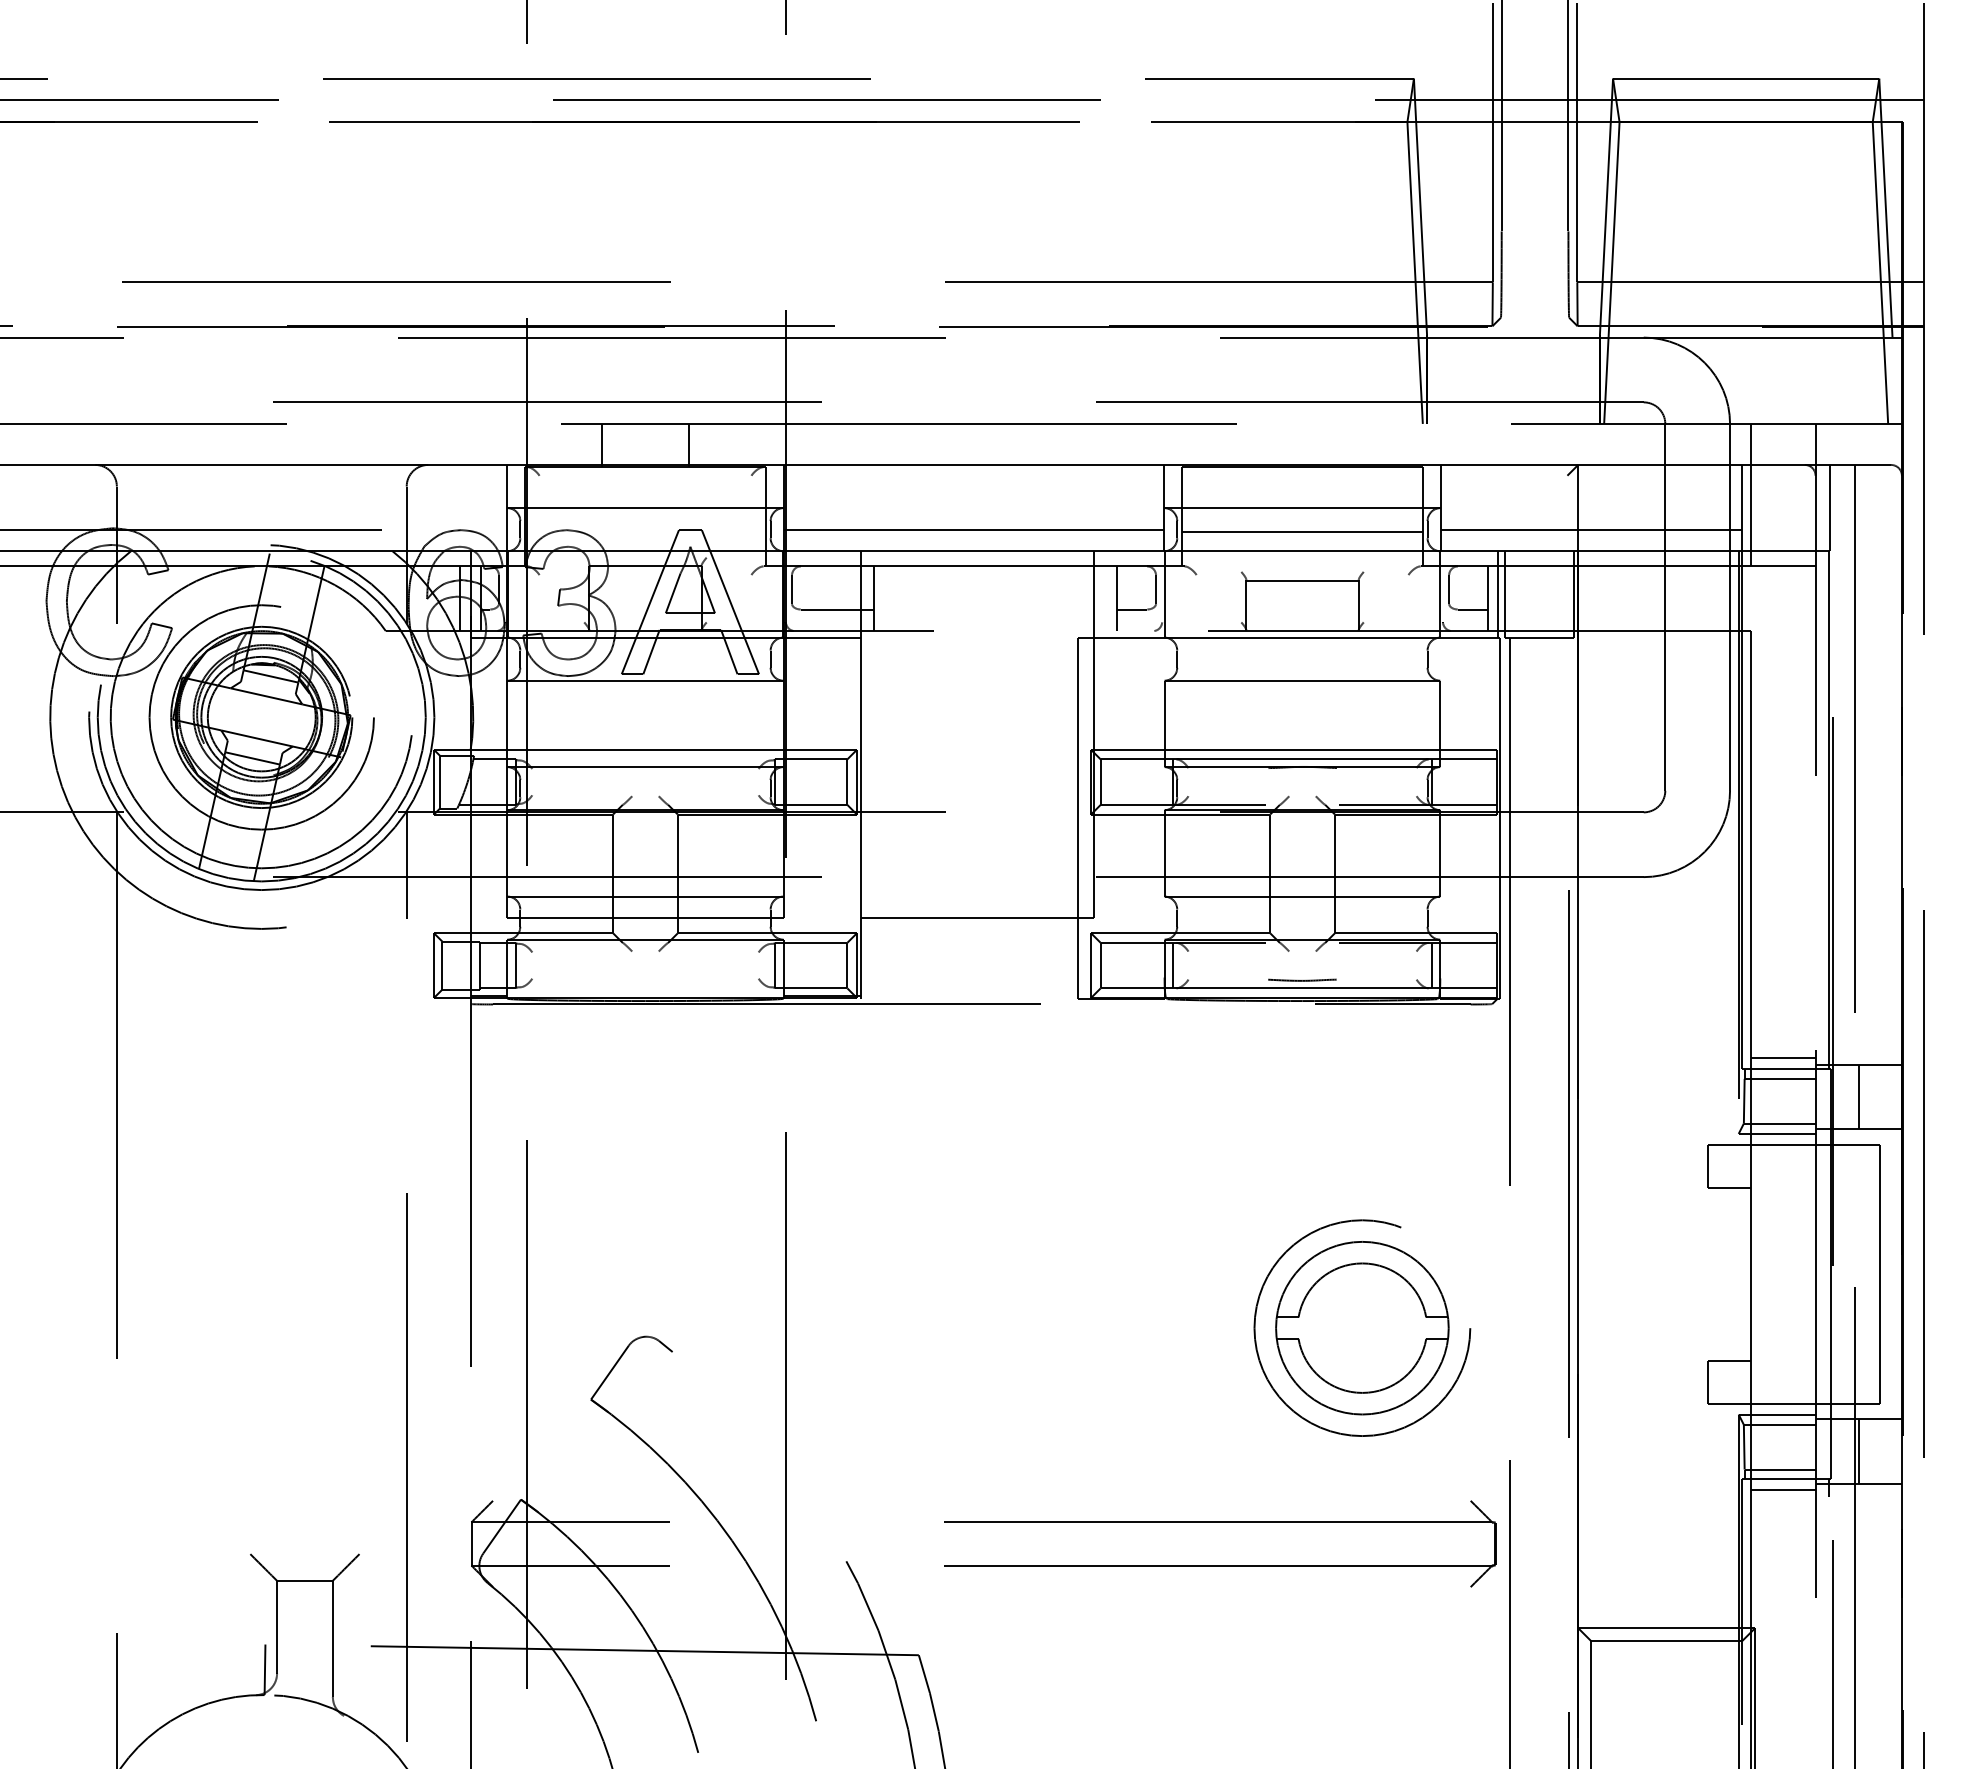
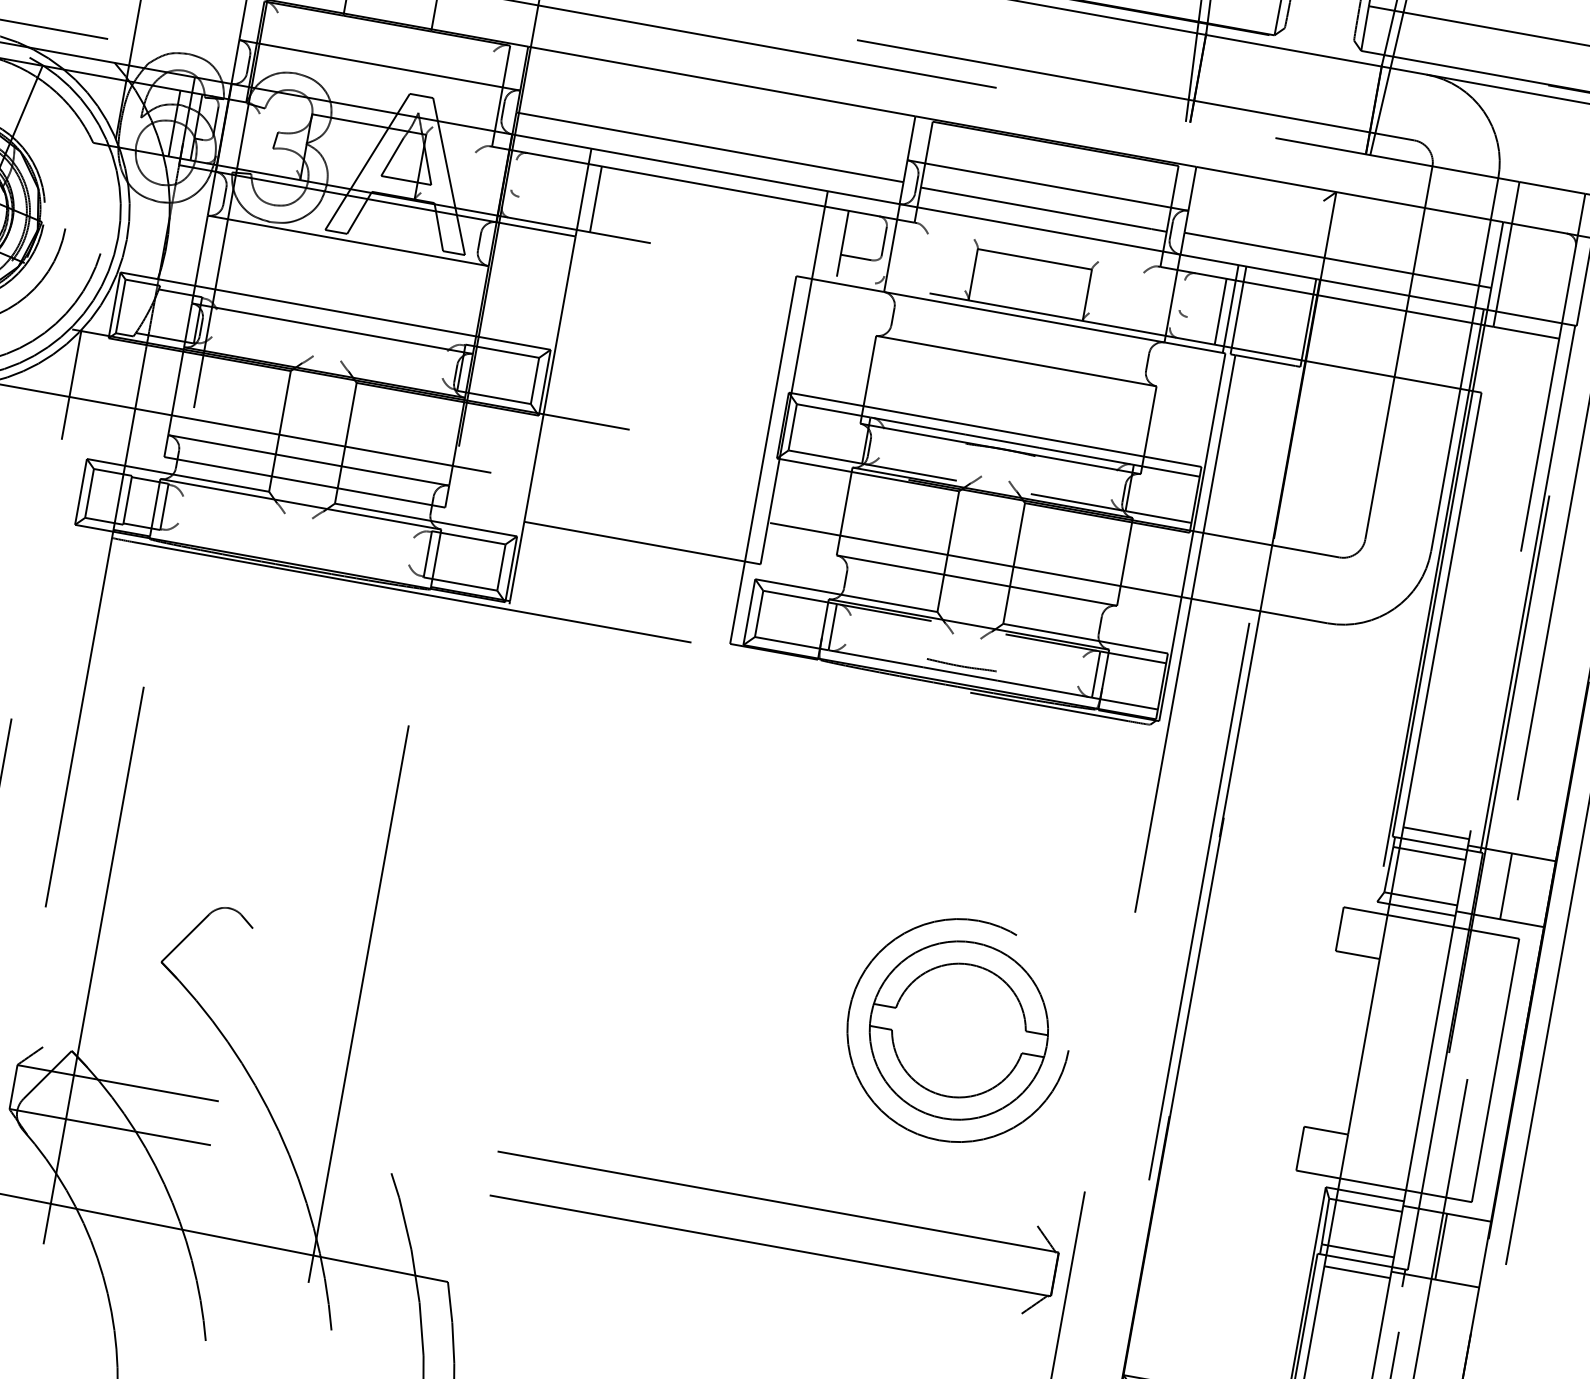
line: (792, 589) -> (514, 174), removed
line: (1449, 589) -> (1182, 295), removed
line: (837, 609) -> (556, 203), removed
line: (1472, 609) -> (1202, 319), removed

